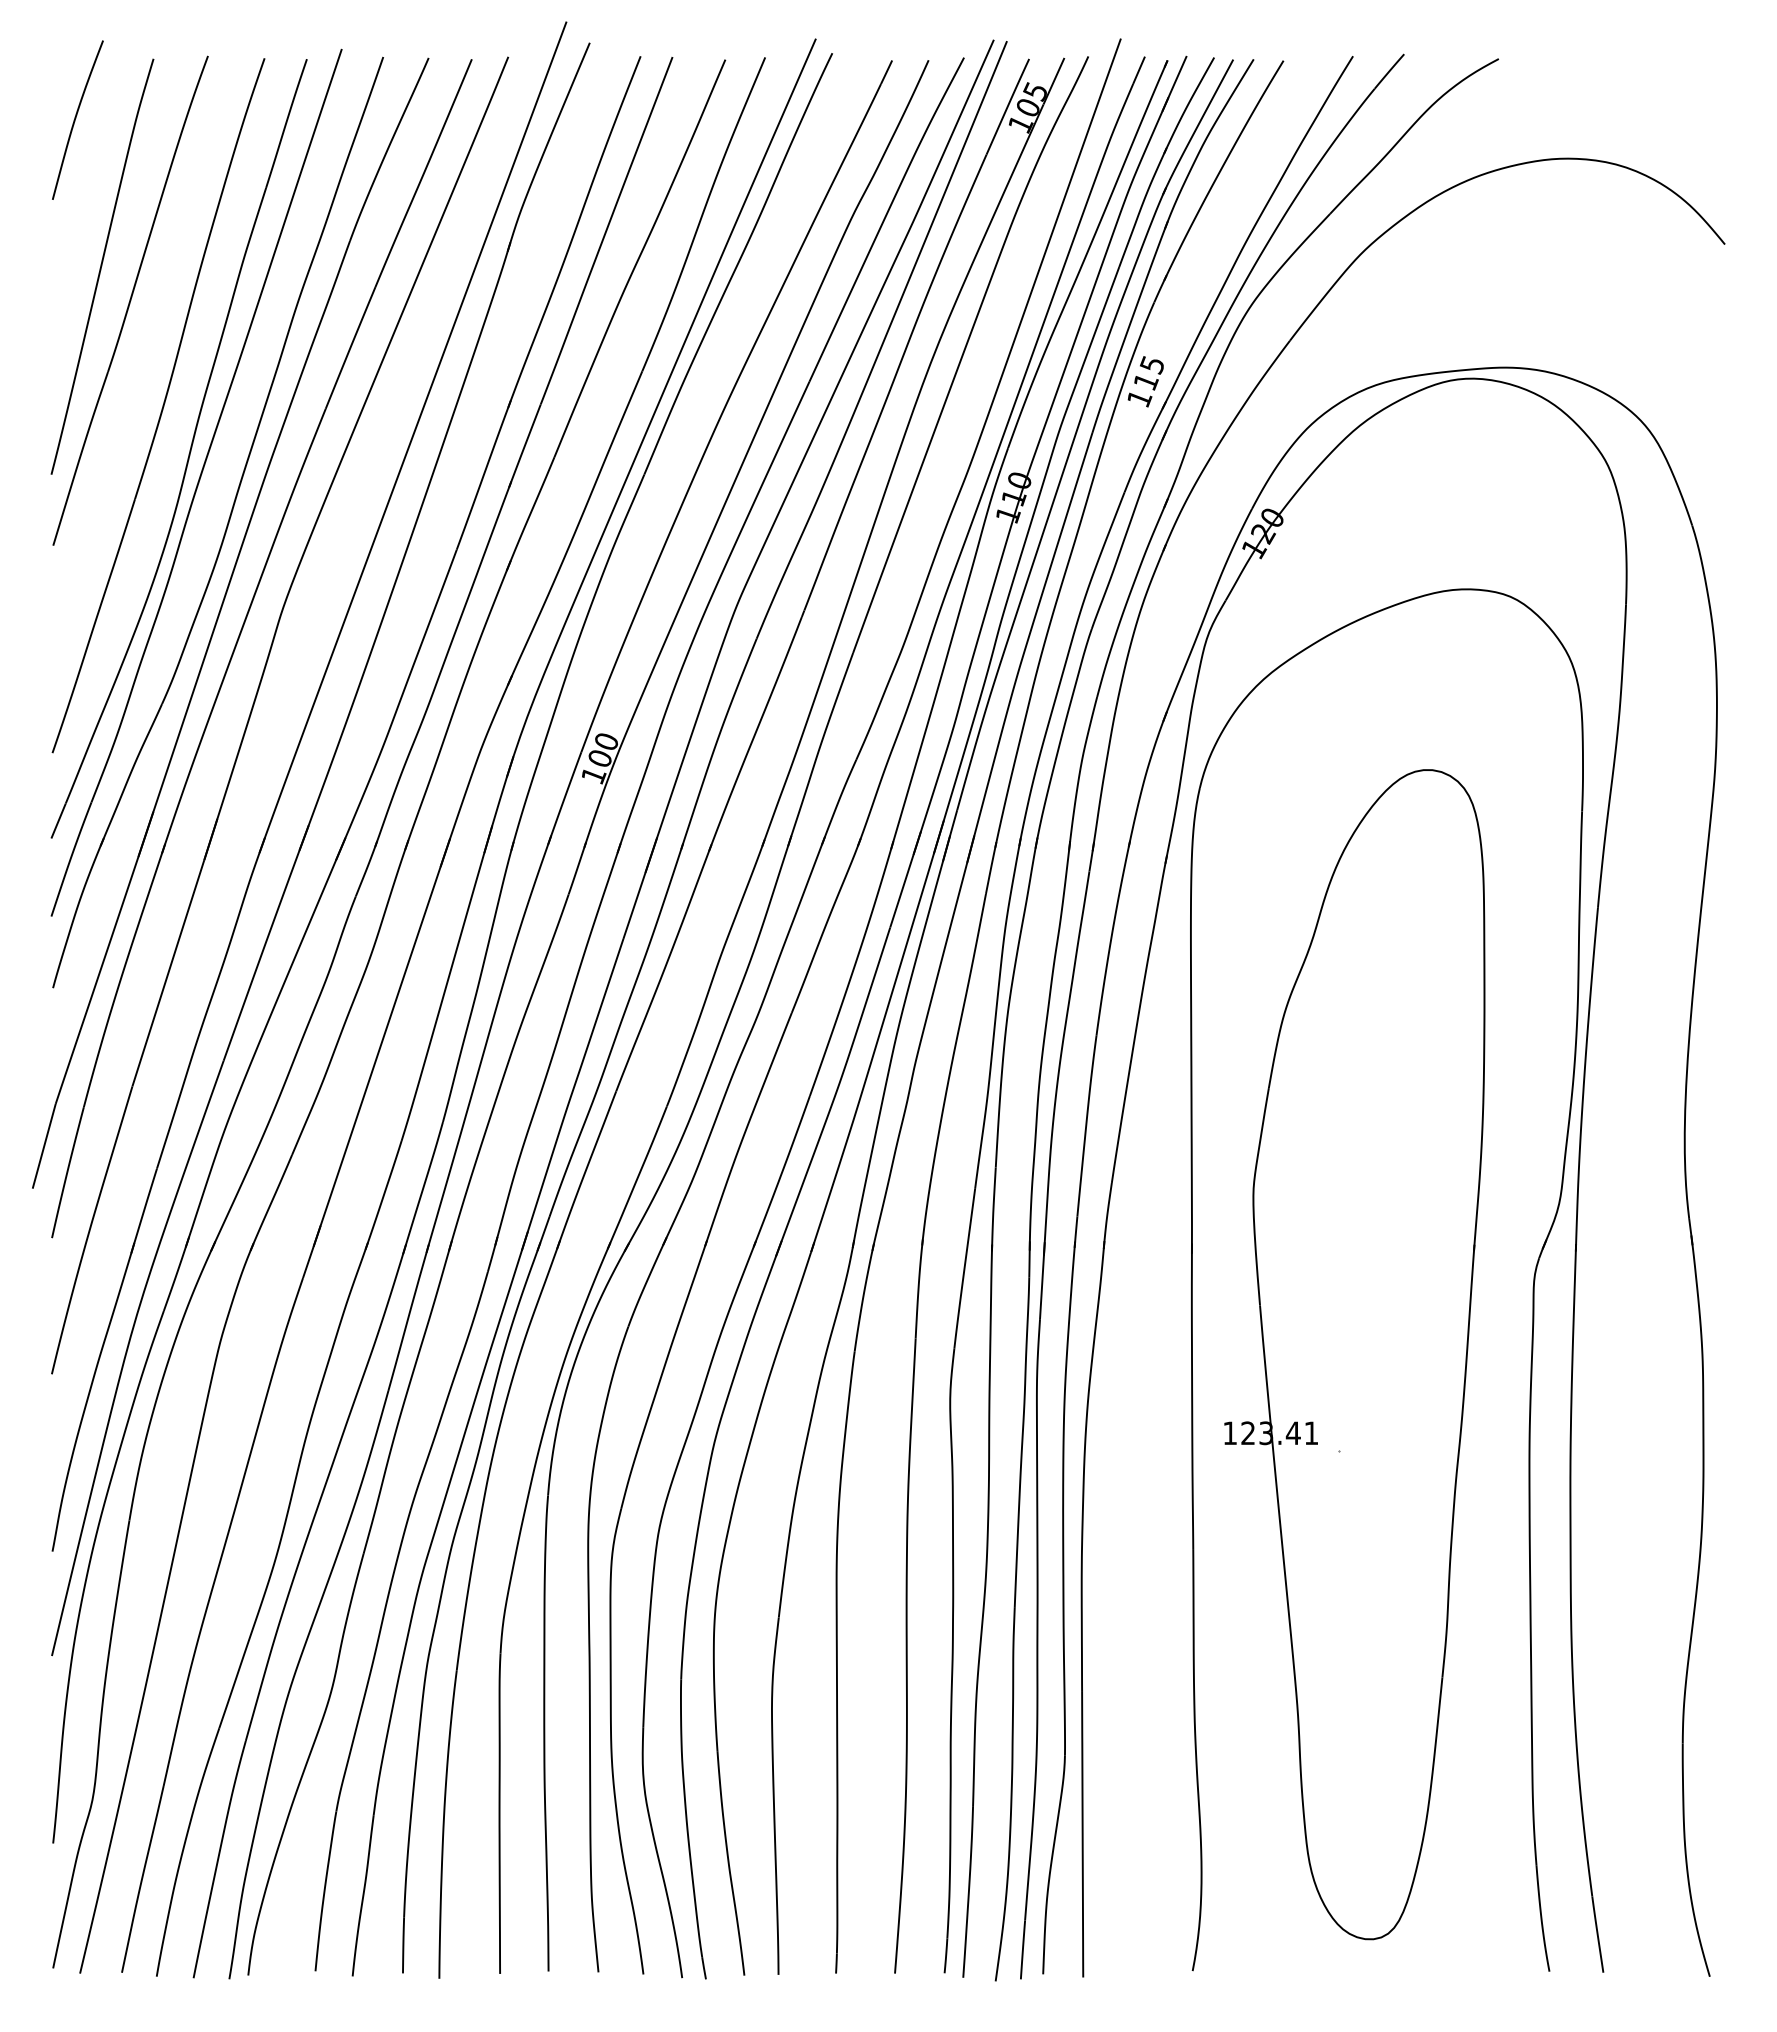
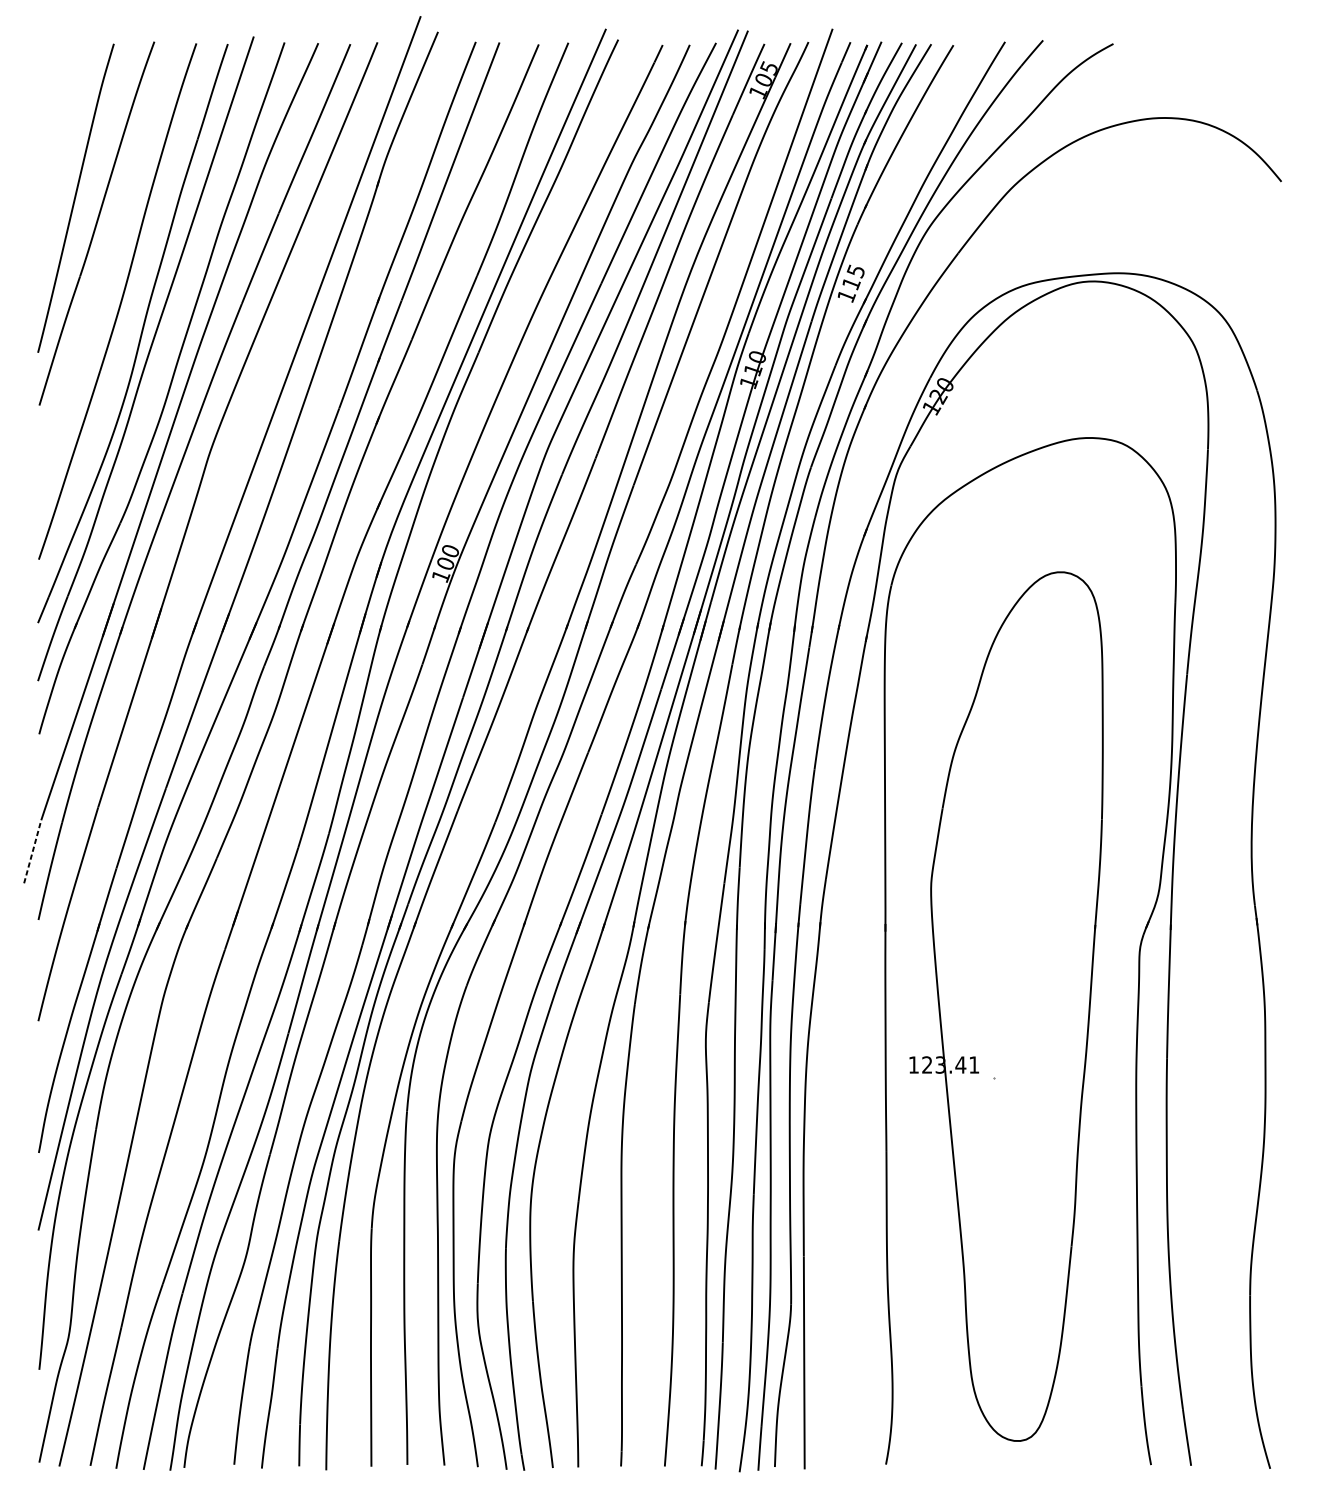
curve: (76, 118) -> (56, 88), removed
line: (44, 1146) -> (32, 851), solid -> dashed

